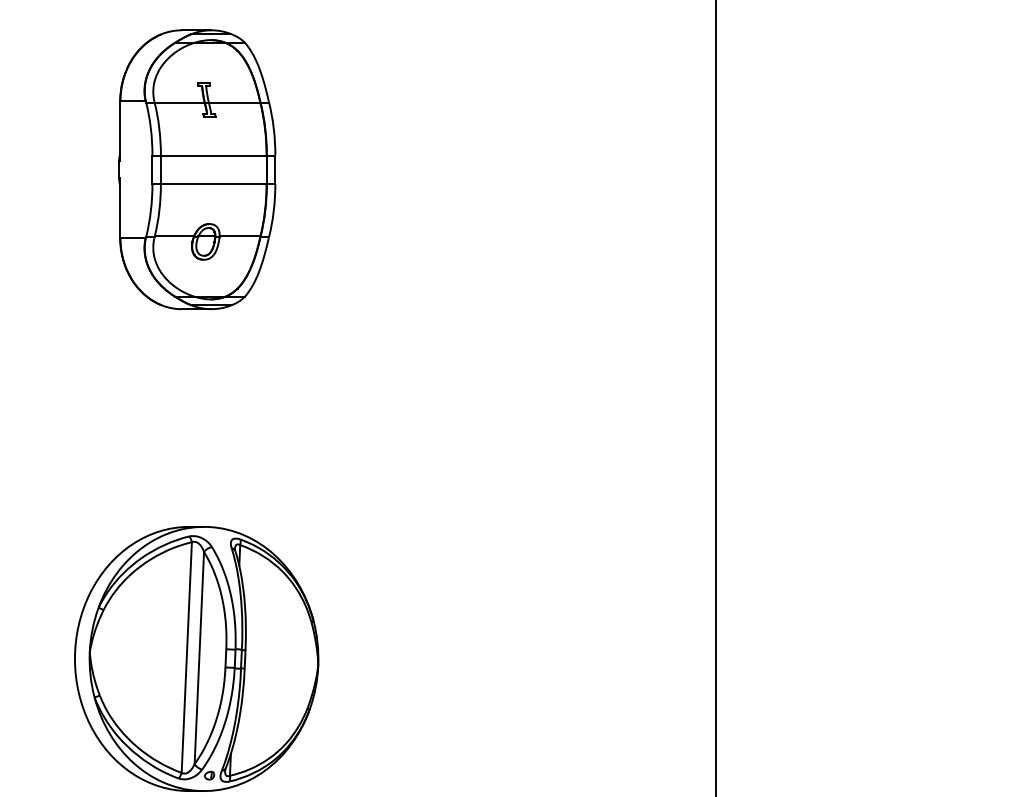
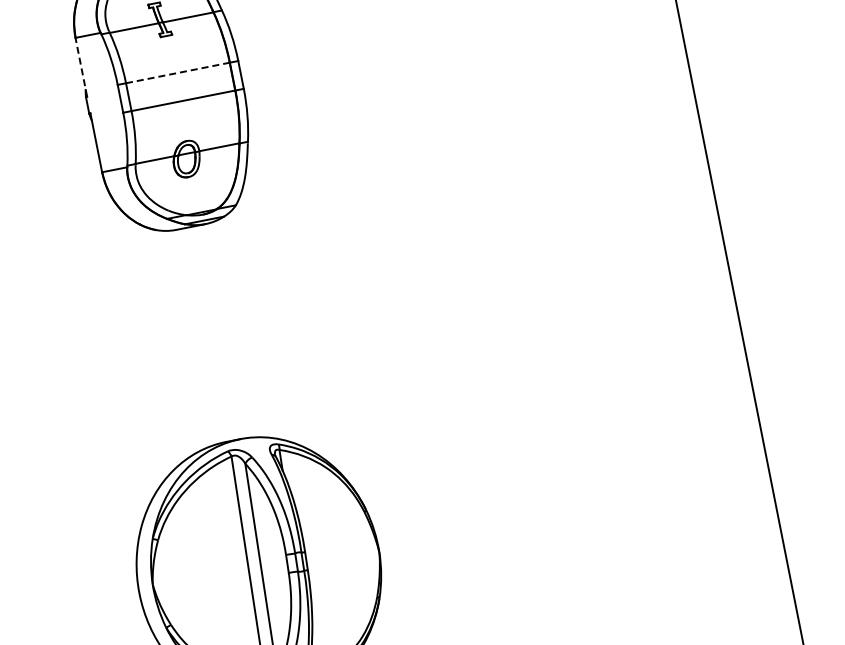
line: (120, 130) -> (81, 66), solid -> dashed
line: (213, 155) -> (177, 72), solid -> dashed

